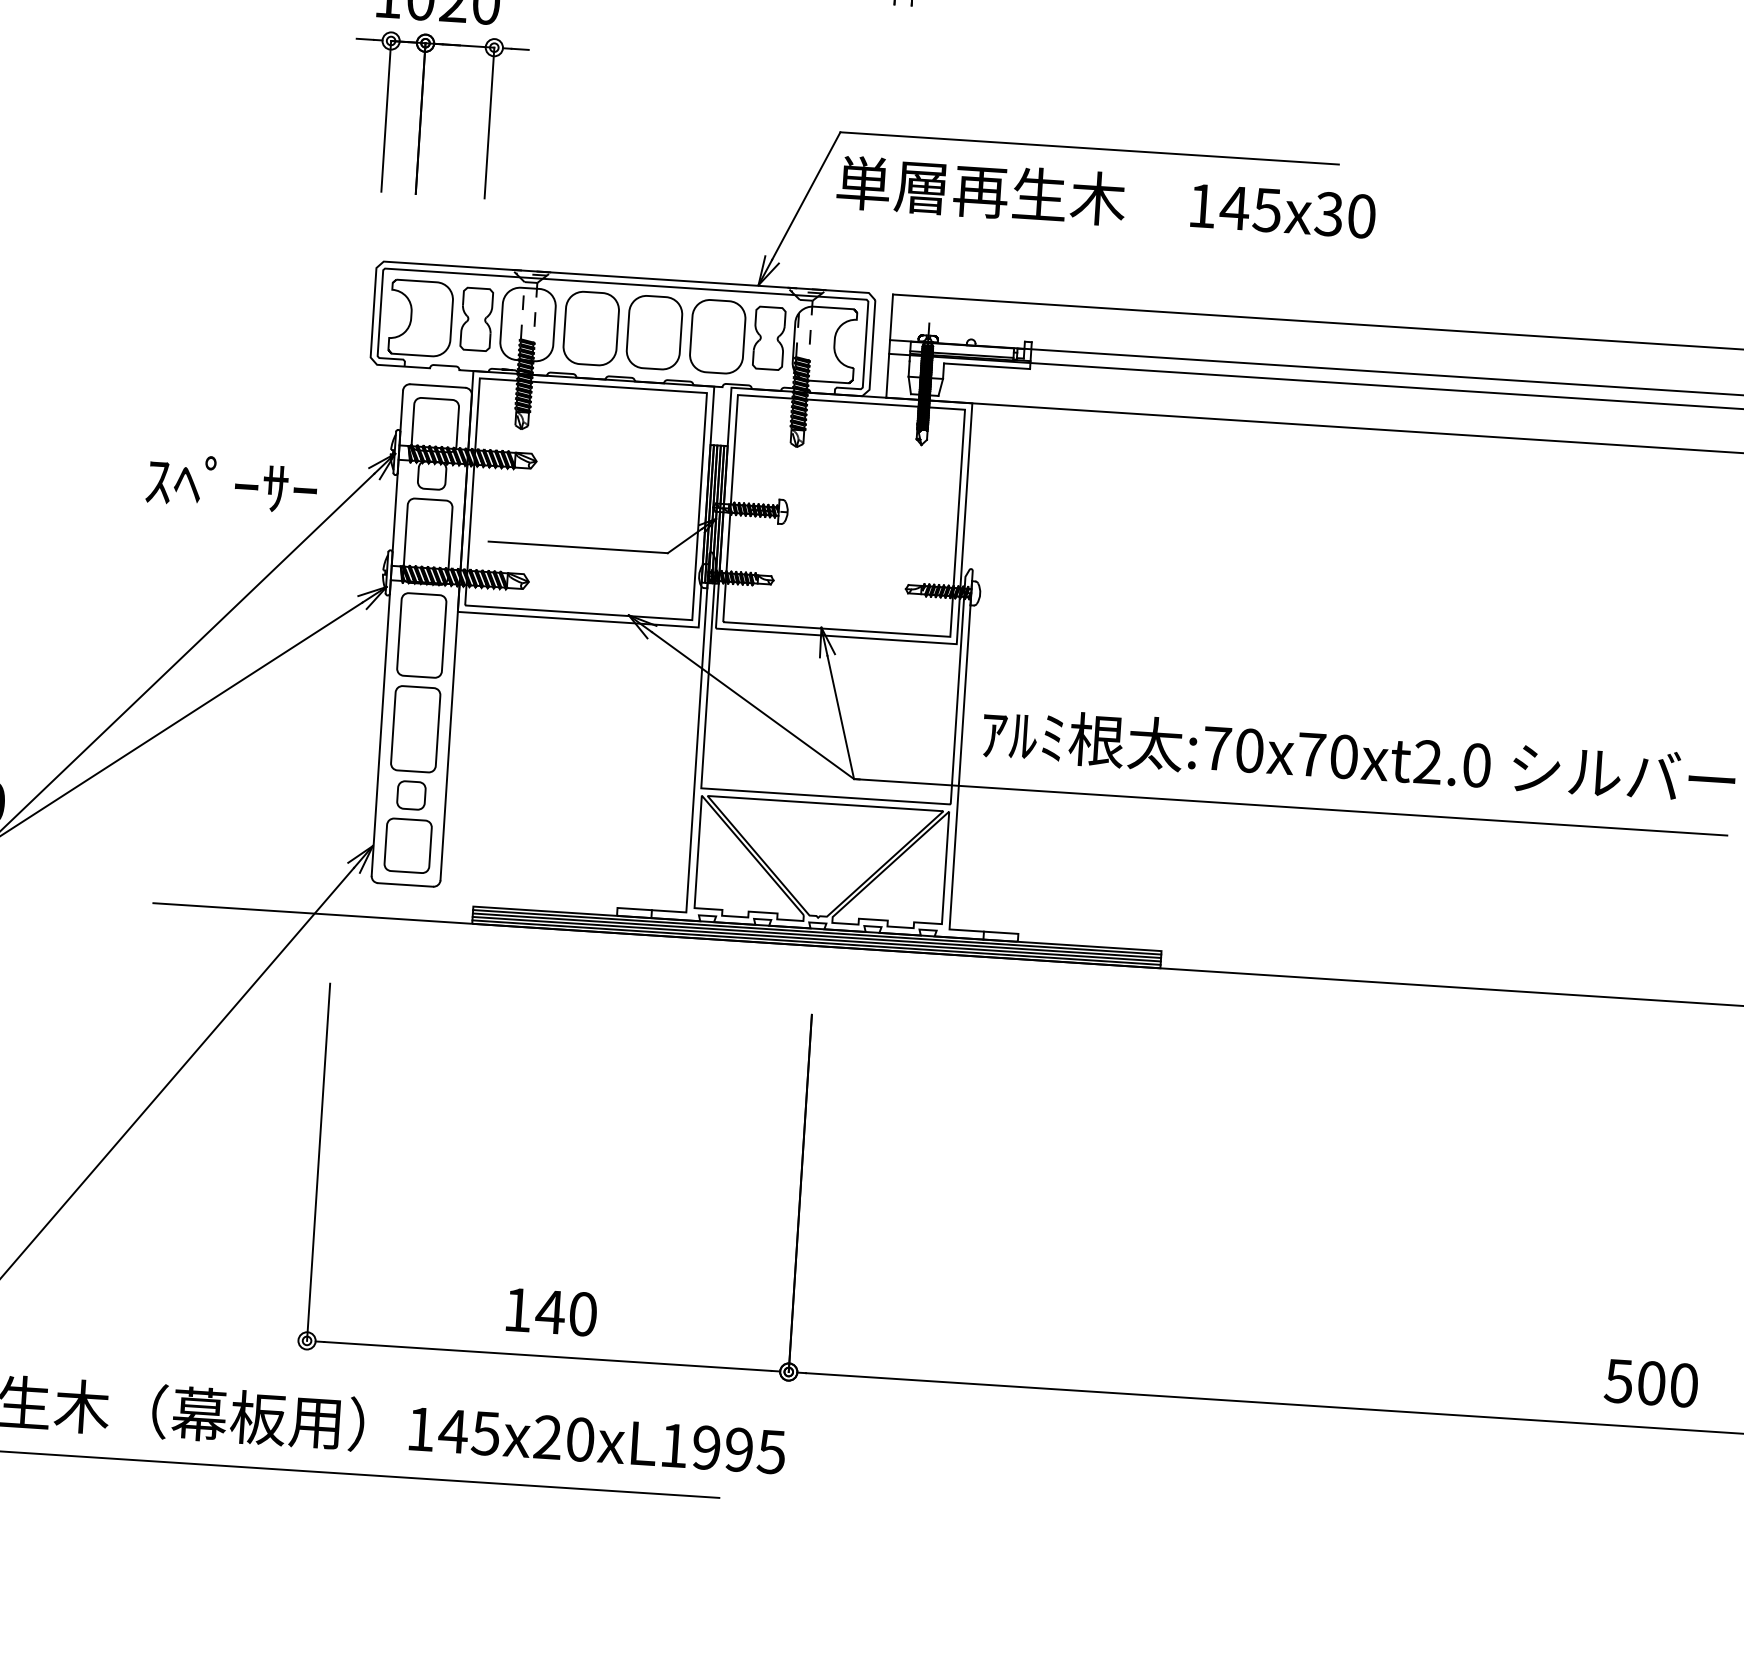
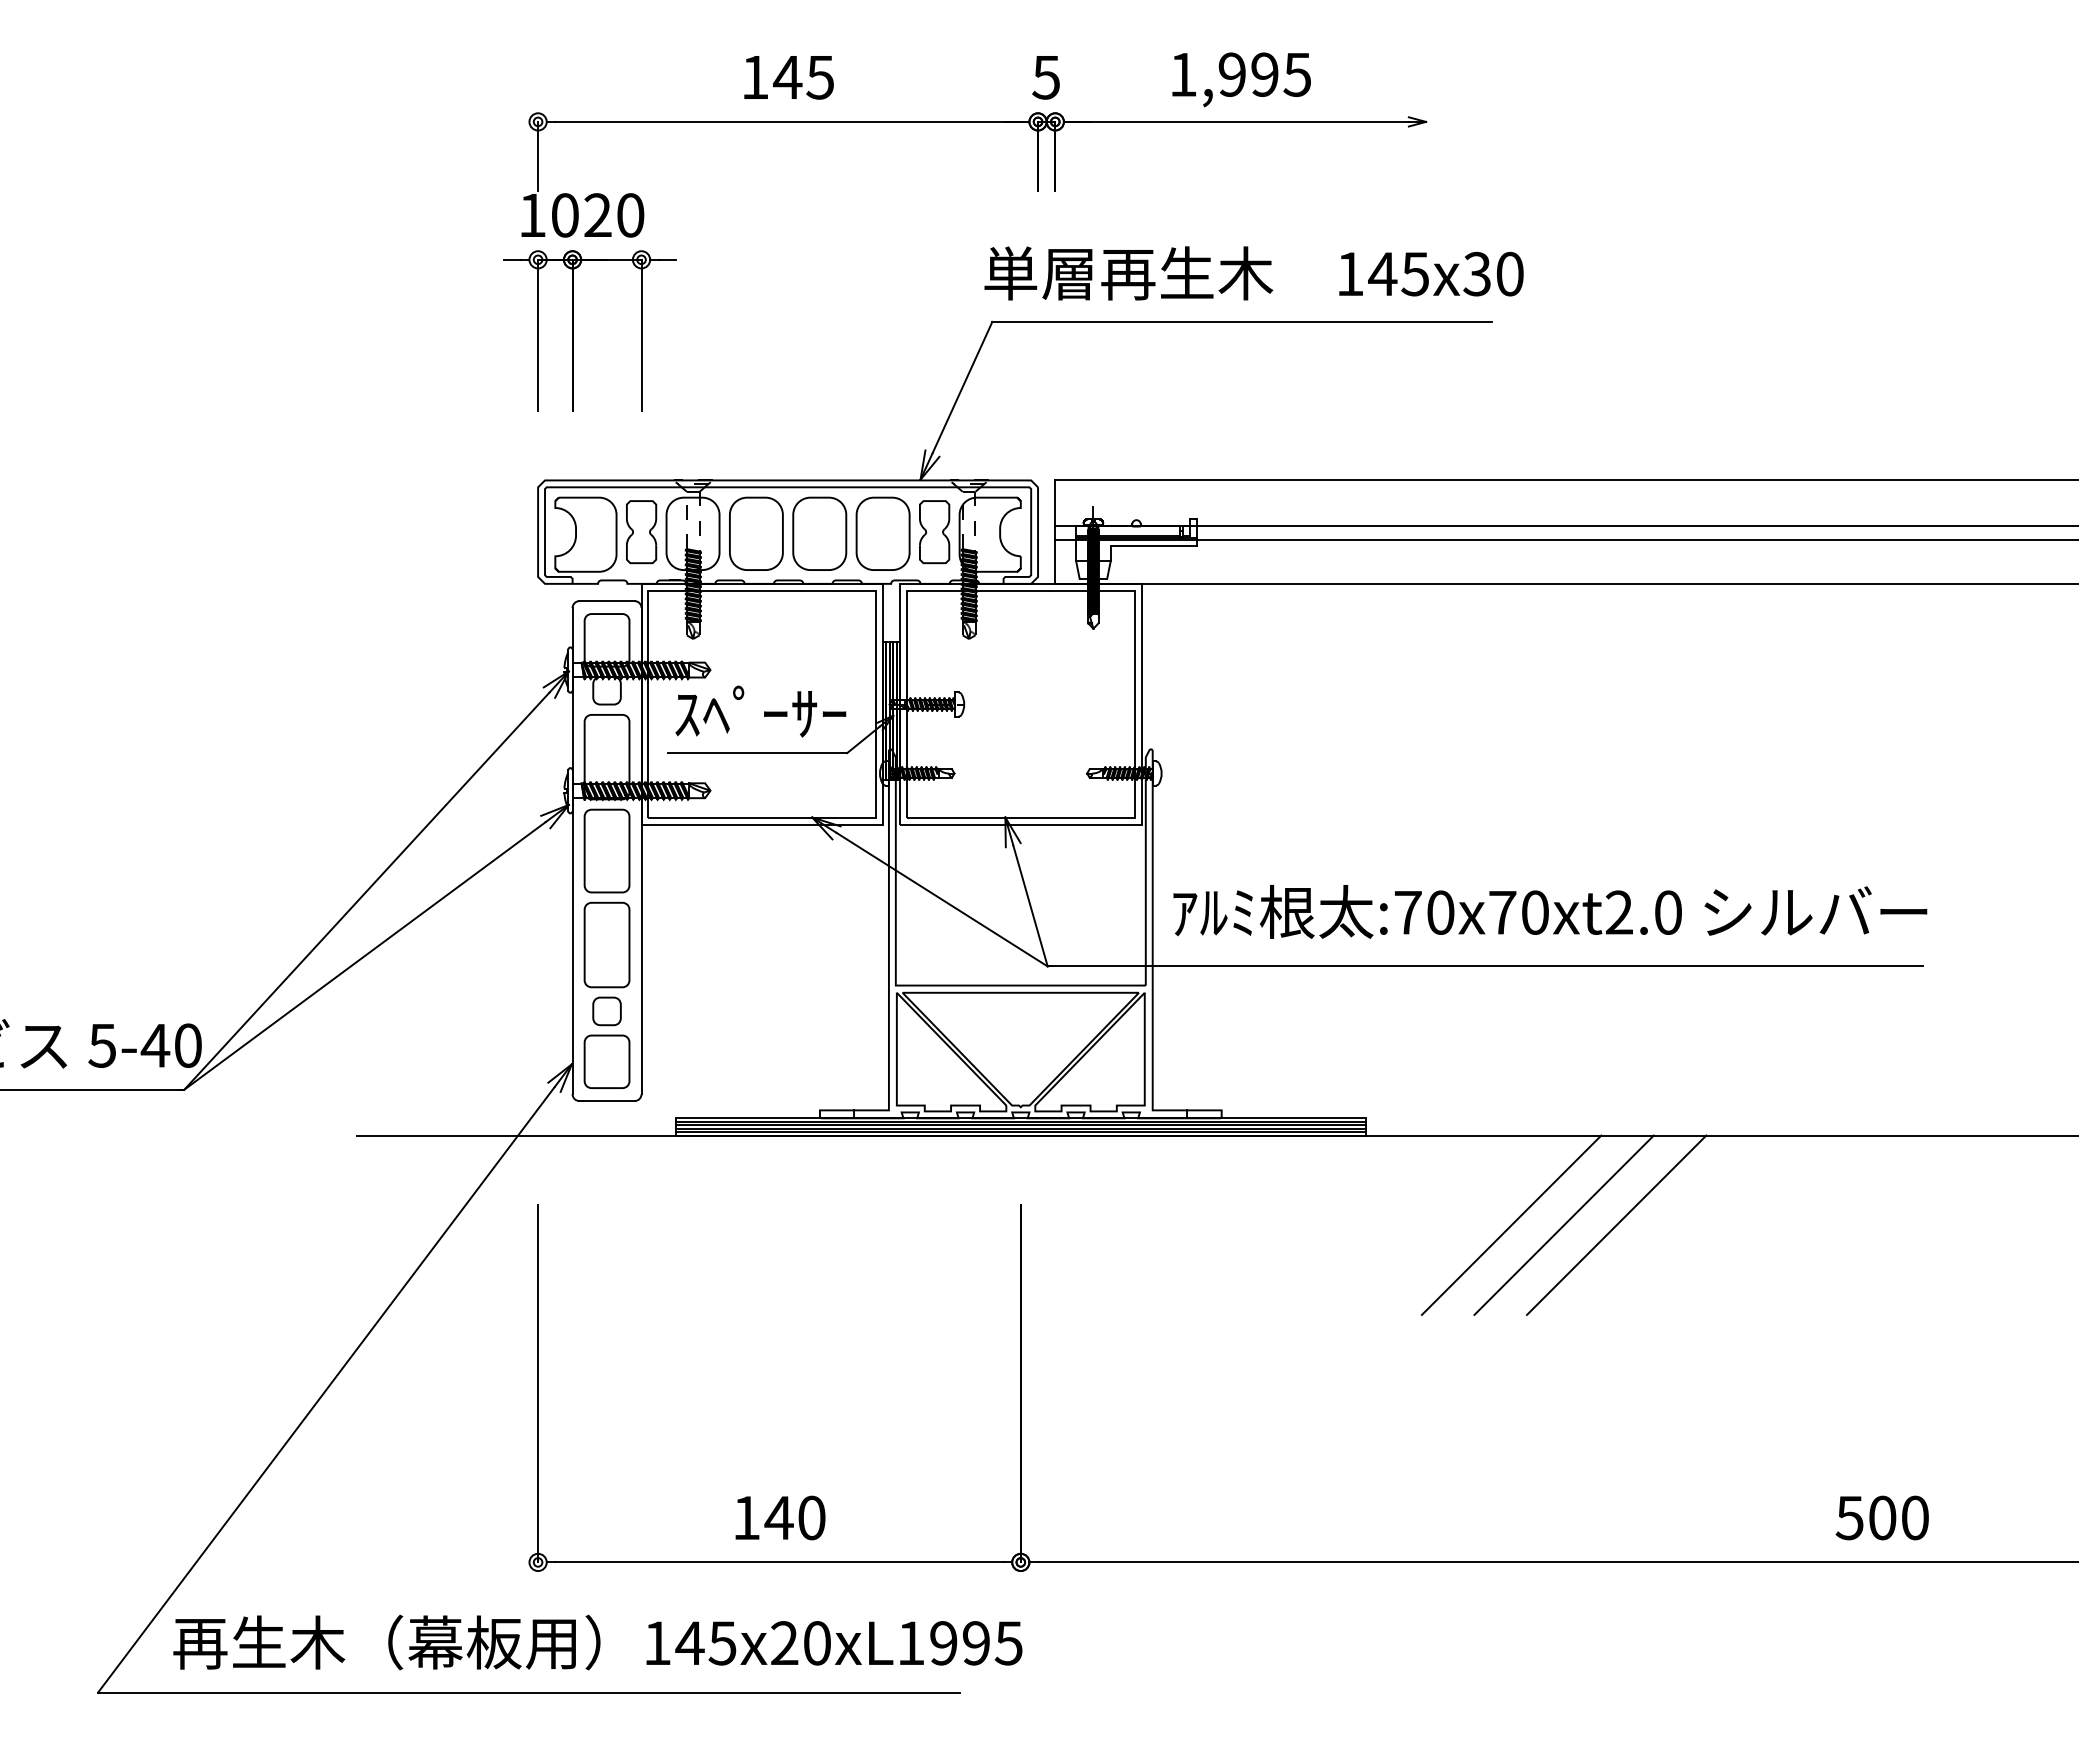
text: (1105, 199) -> (1253, 273), moved
text: (231, 483) -> (760, 711), moved
line: (1300, 1066) -> (1511, 1224), added
line: (1352, 1069) -> (1563, 1224), added
line: (1405, 1073) -> (1616, 1224), added

